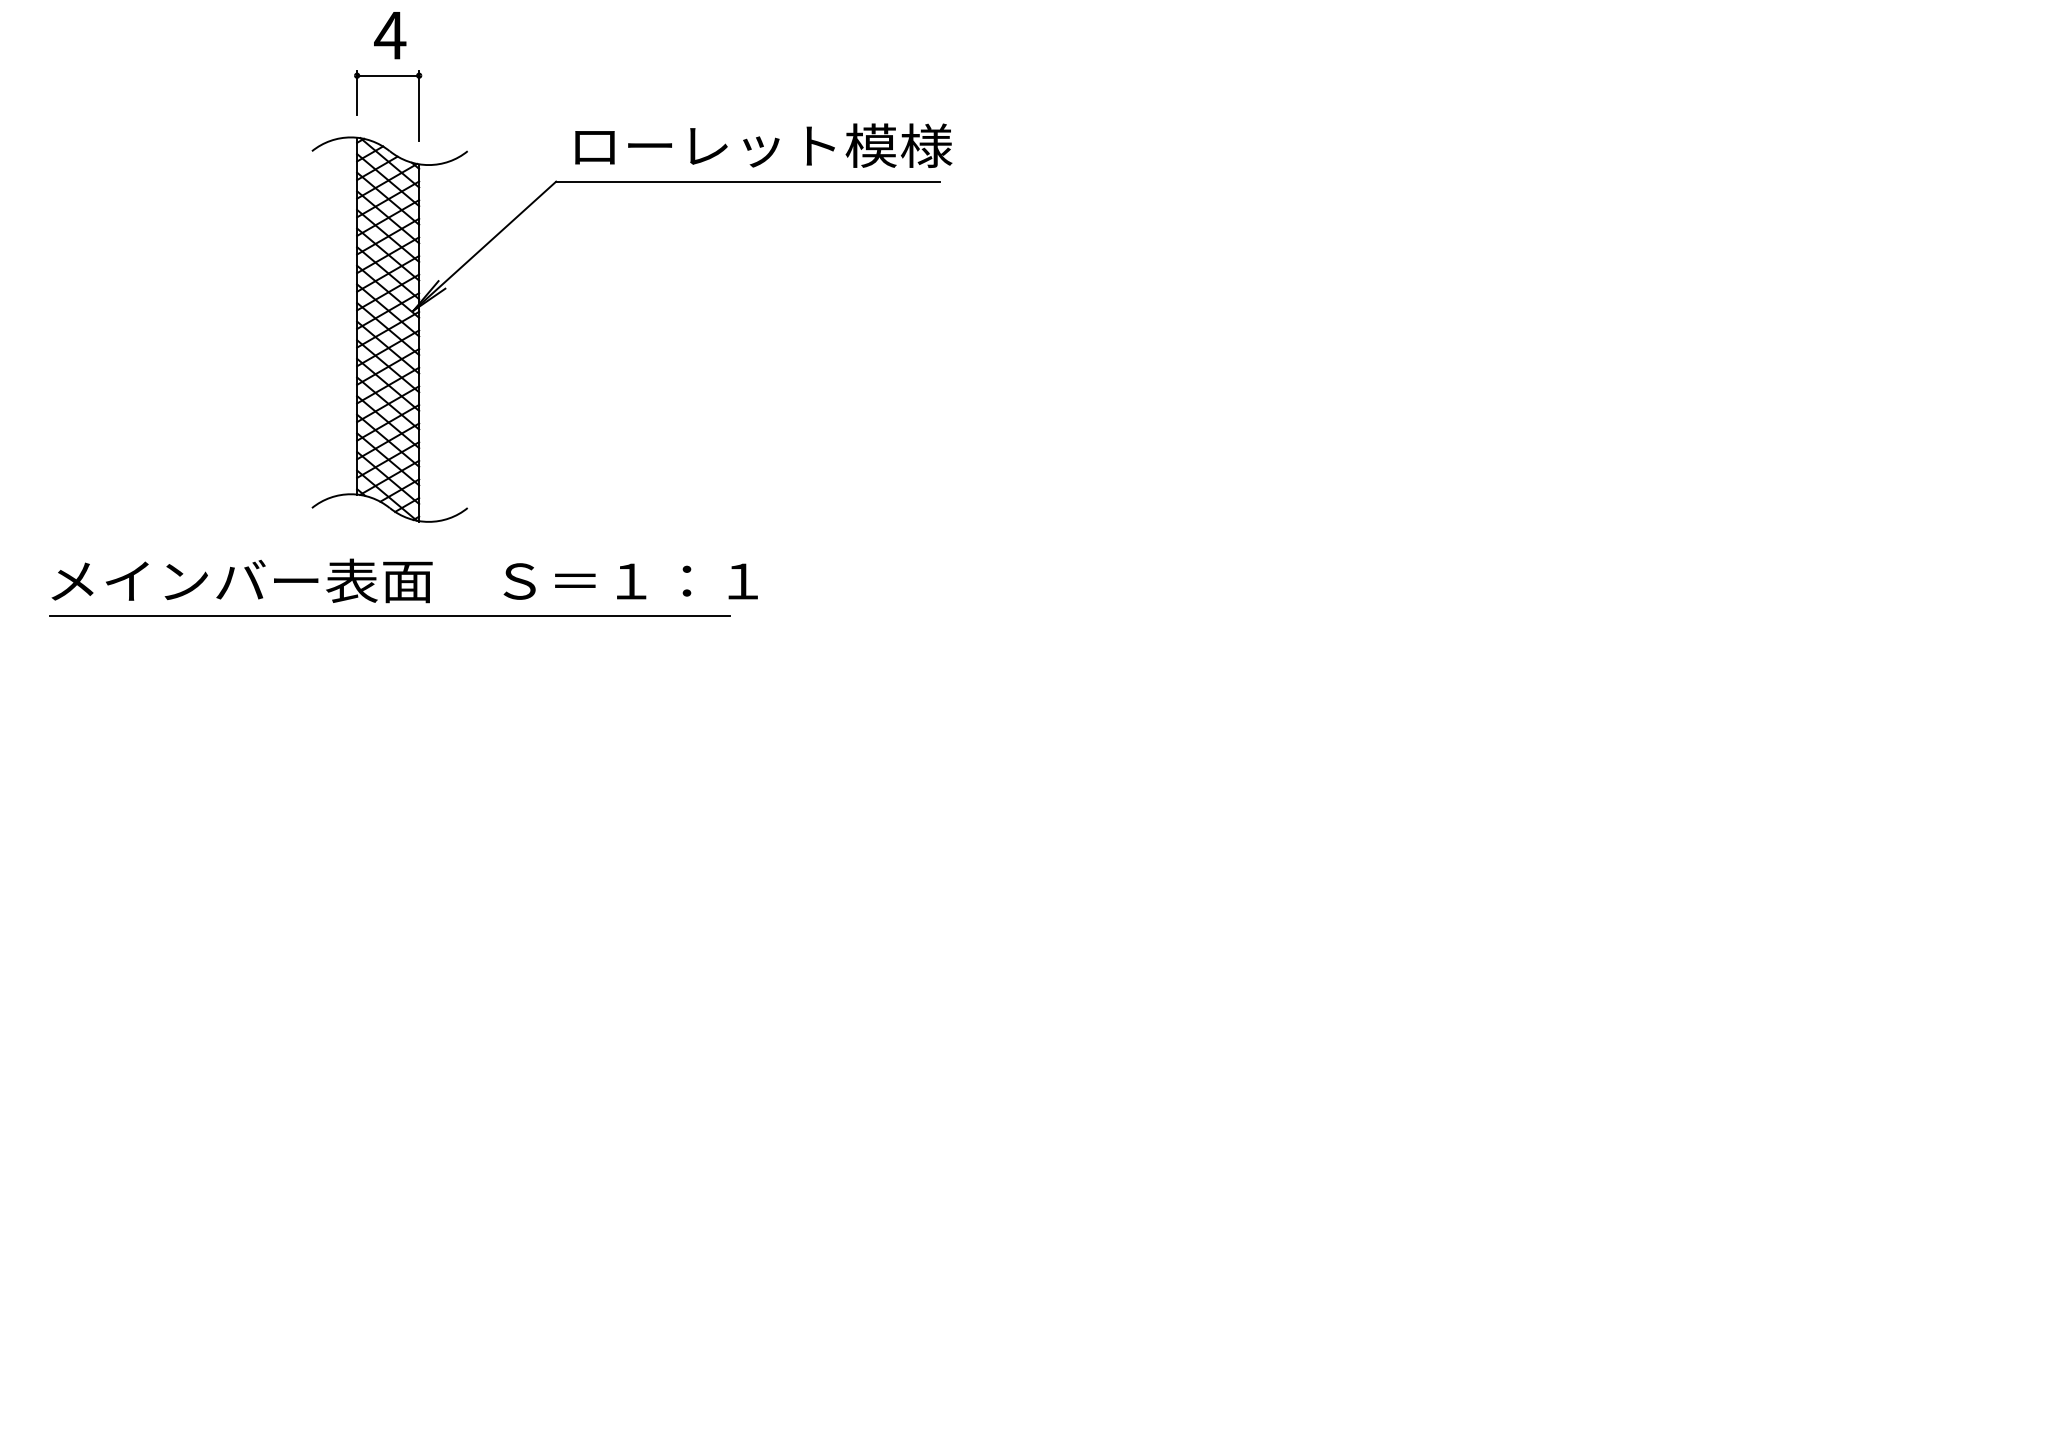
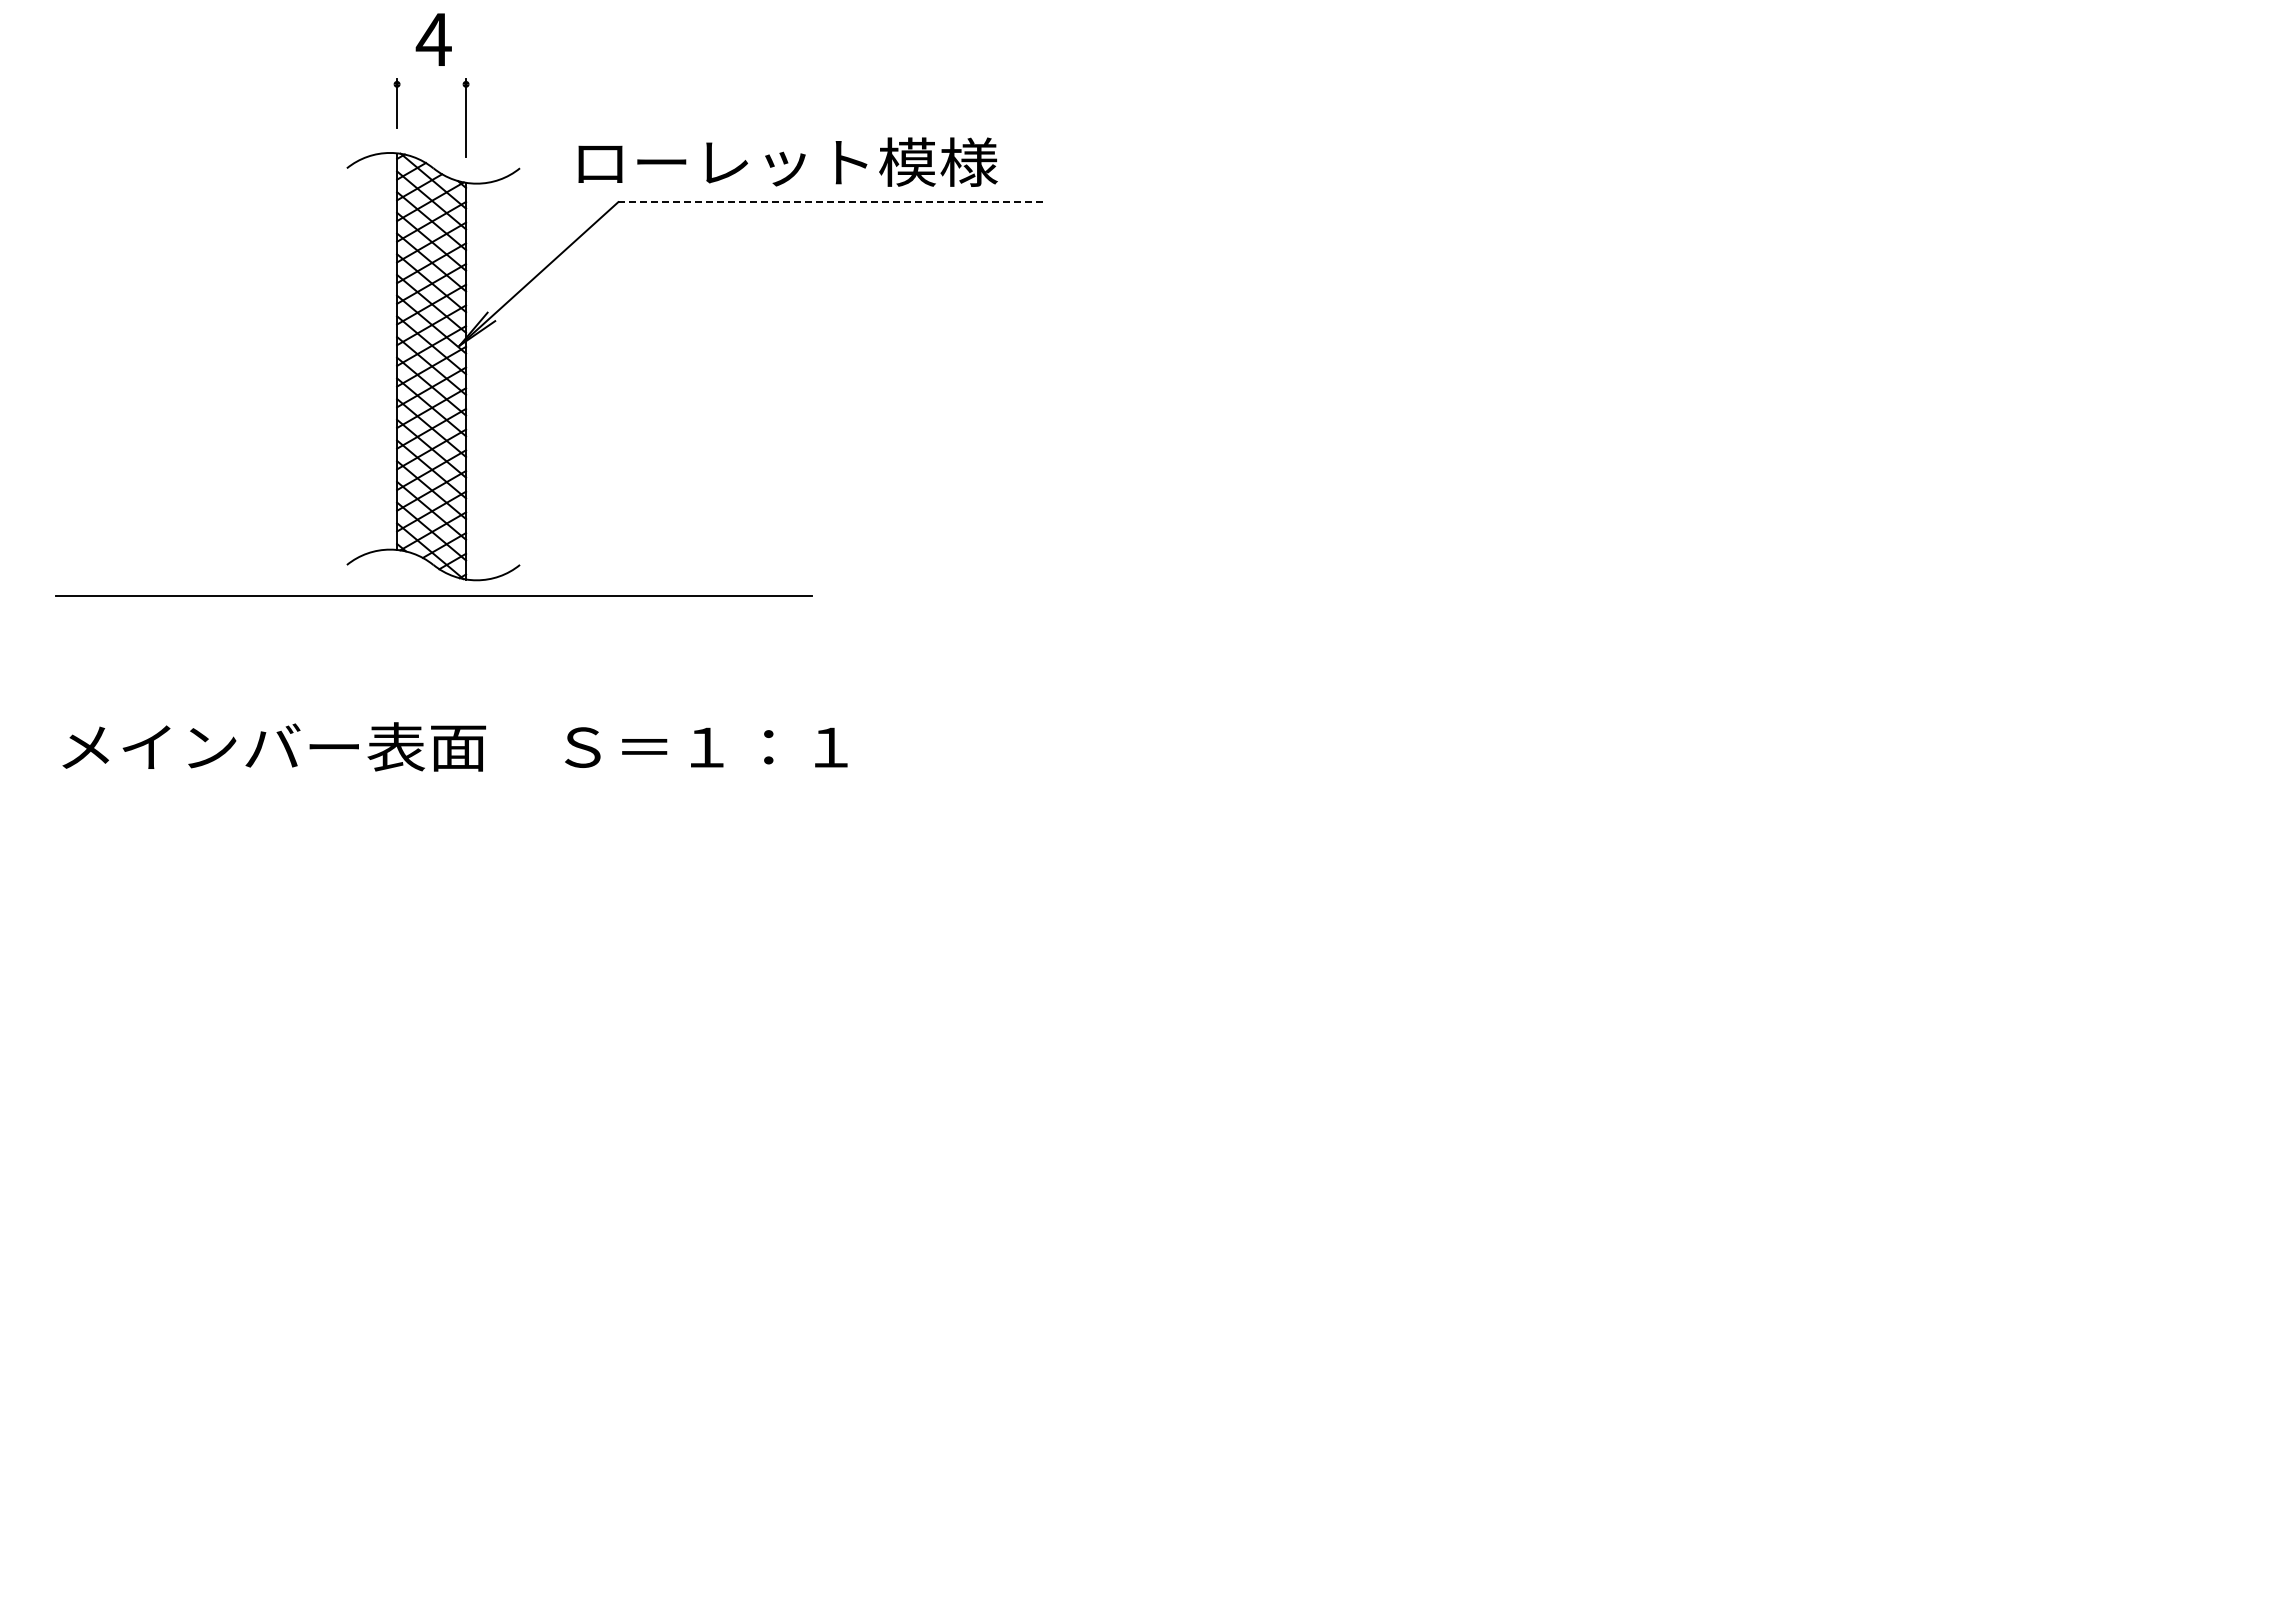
line: (388, 75) -> (431, 84), removed
text: (763, 145) -> (787, 161), moved
line: (747, 181) -> (831, 202), solid -> dashed
text: (404, 580) -> (454, 746), moved
line: (389, 615) -> (433, 595), moved

